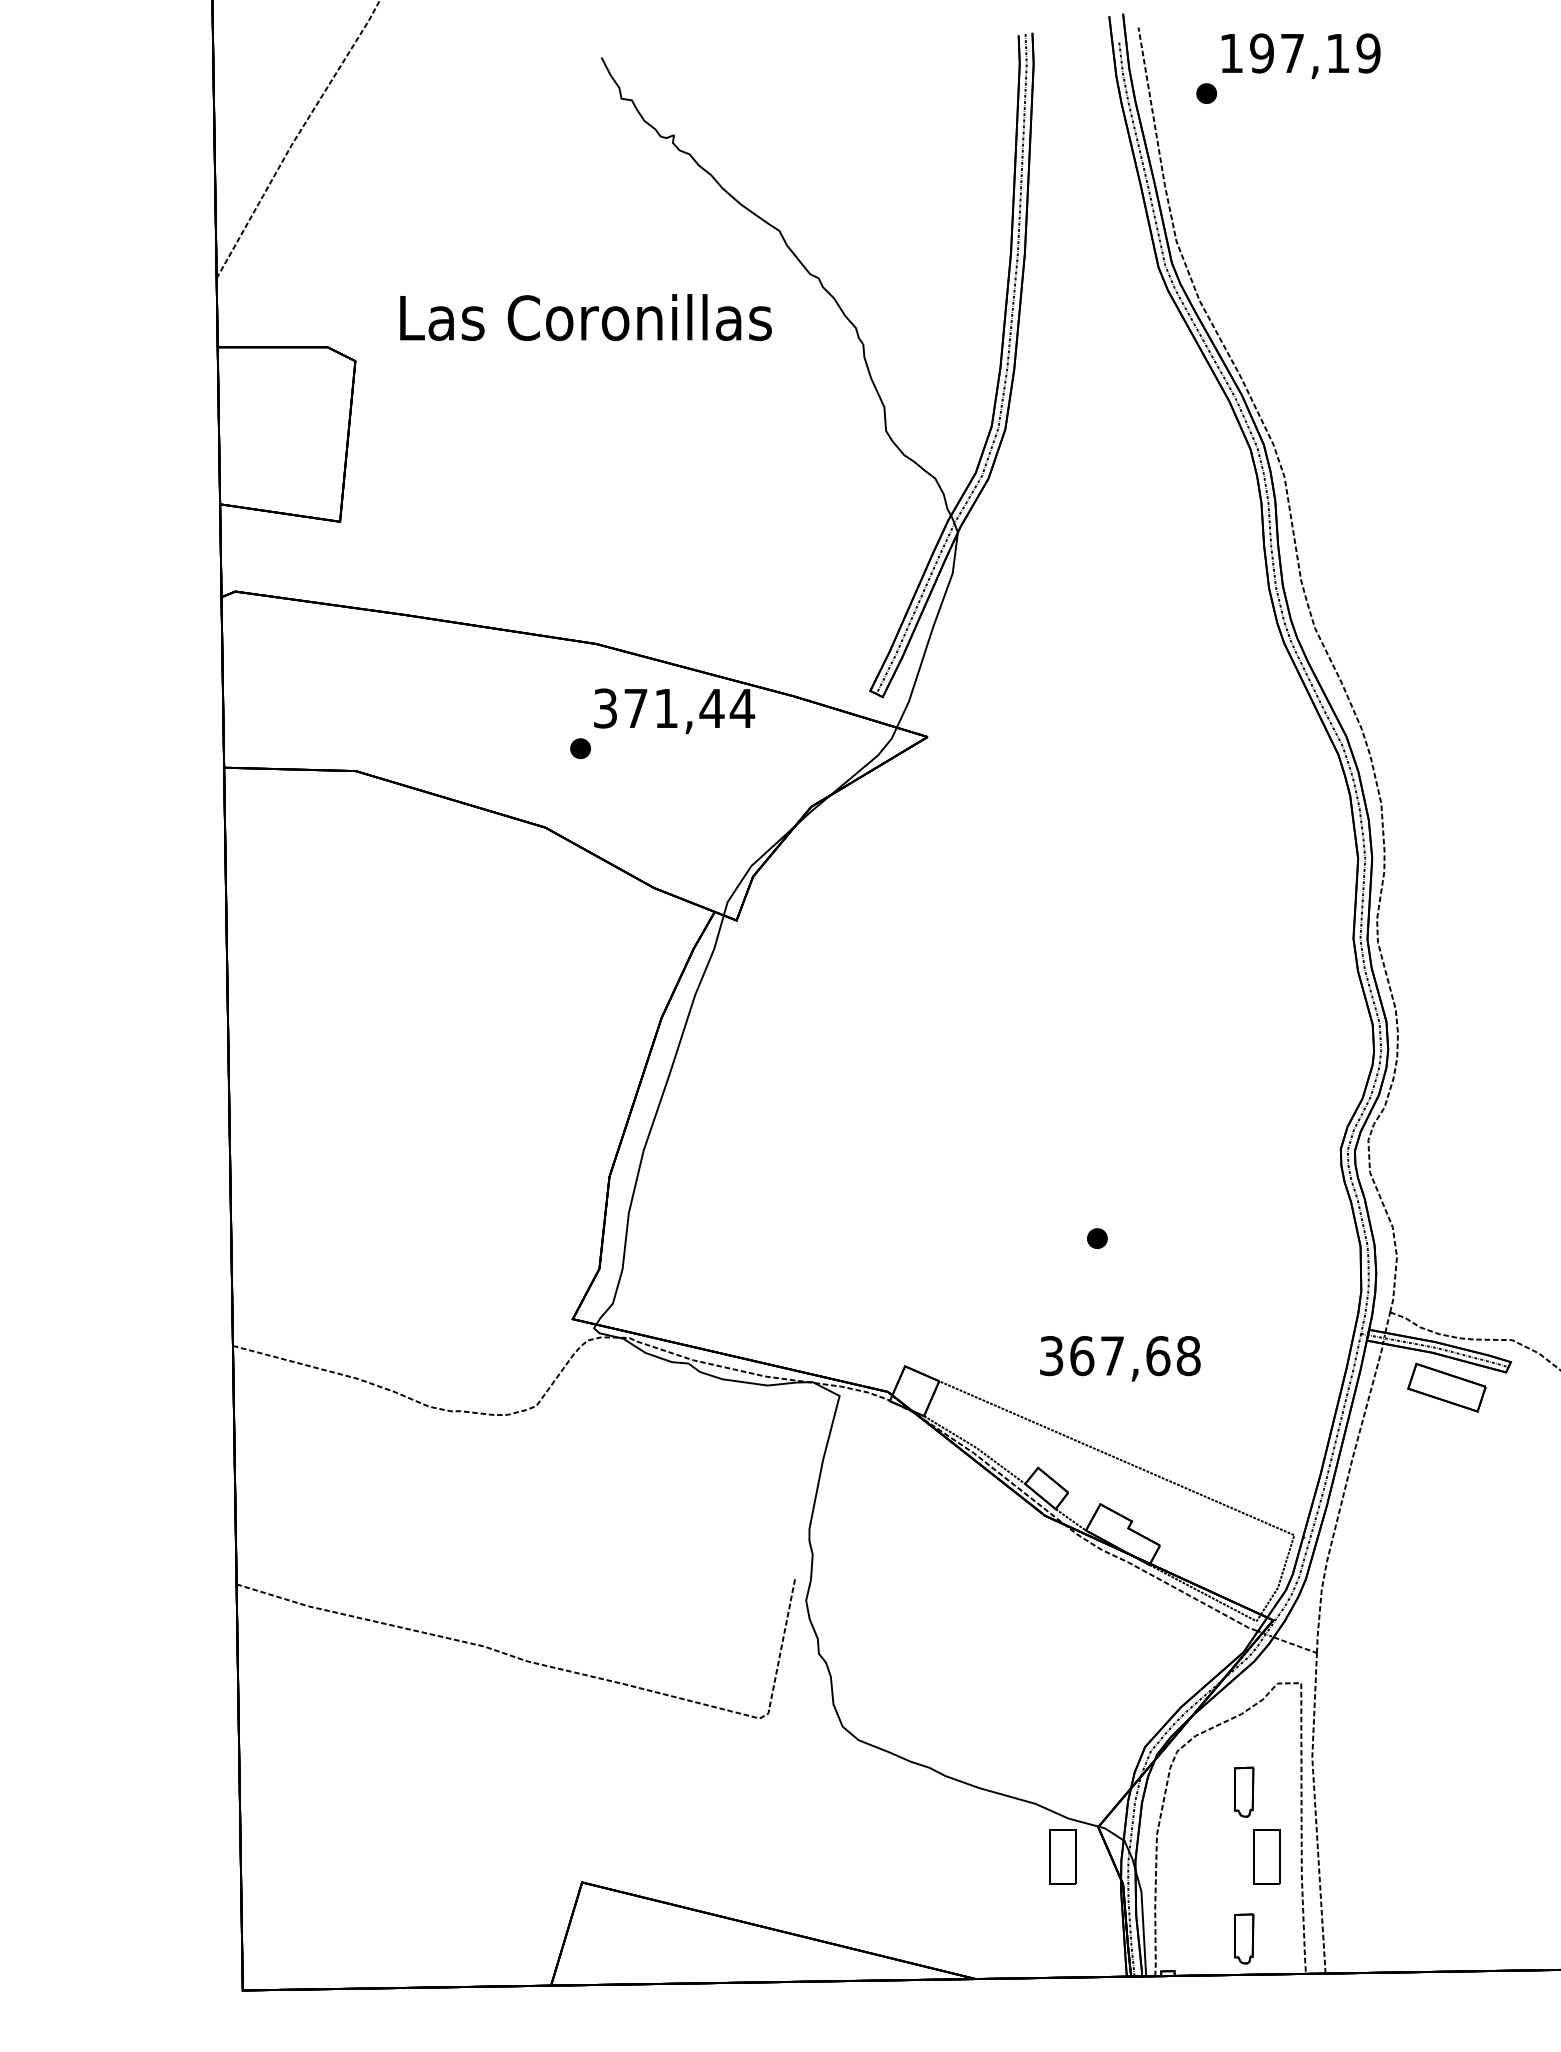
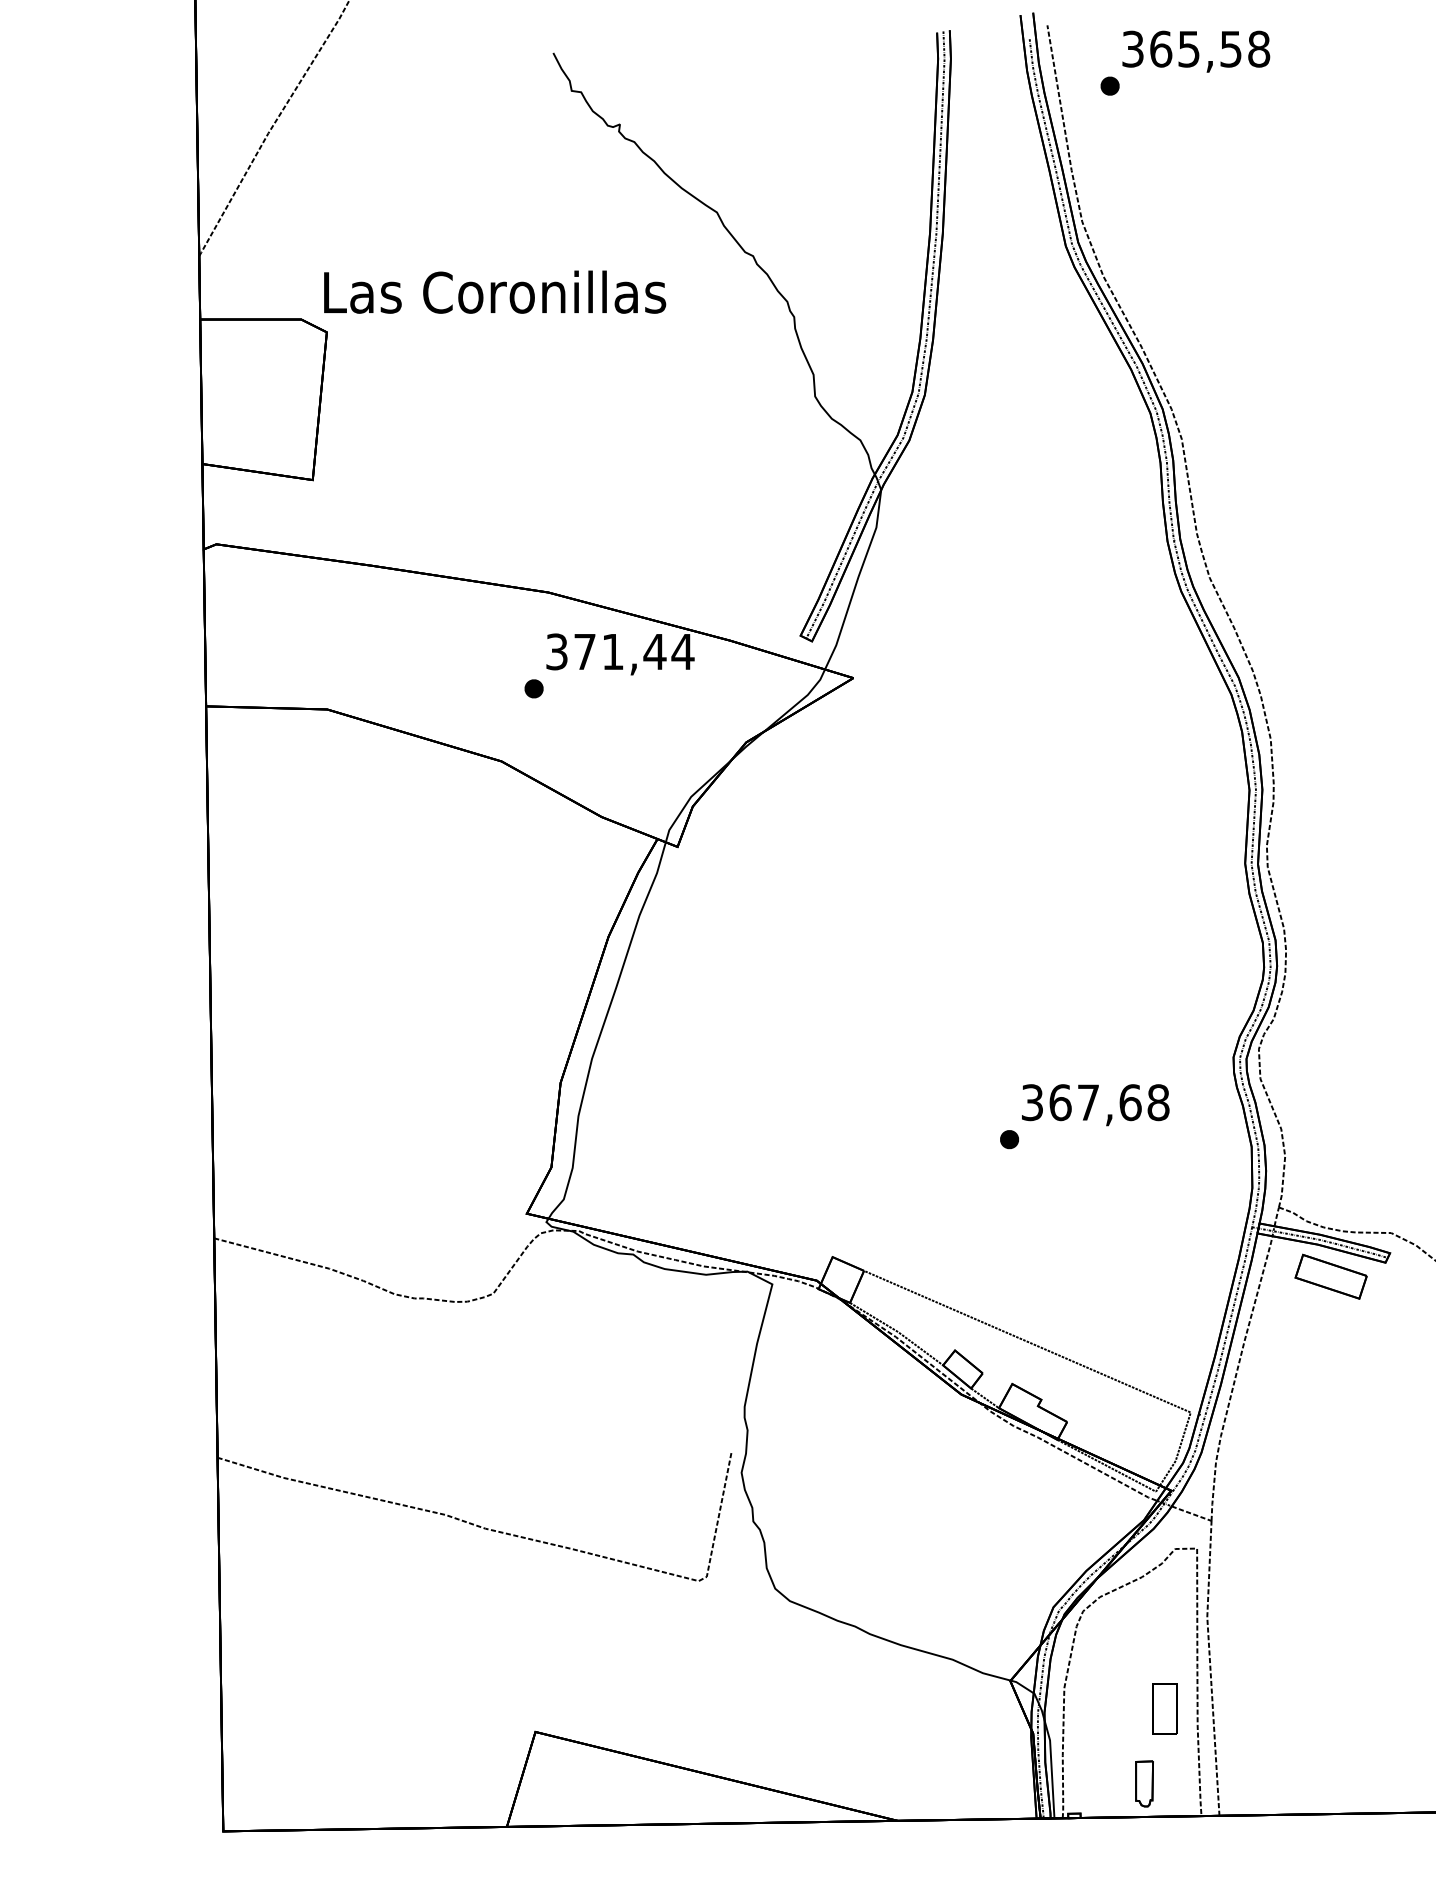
text: (1300, 52) -> (1196, 48), 197,19 -> 365,58
text: (586, 316) -> (495, 291), moved
text: (1120, 1359) -> (1095, 1105), moved
part: (1244, 1791) -> (1144, 1648), removed
part: (1062, 1856) -> (977, 1708), removed

